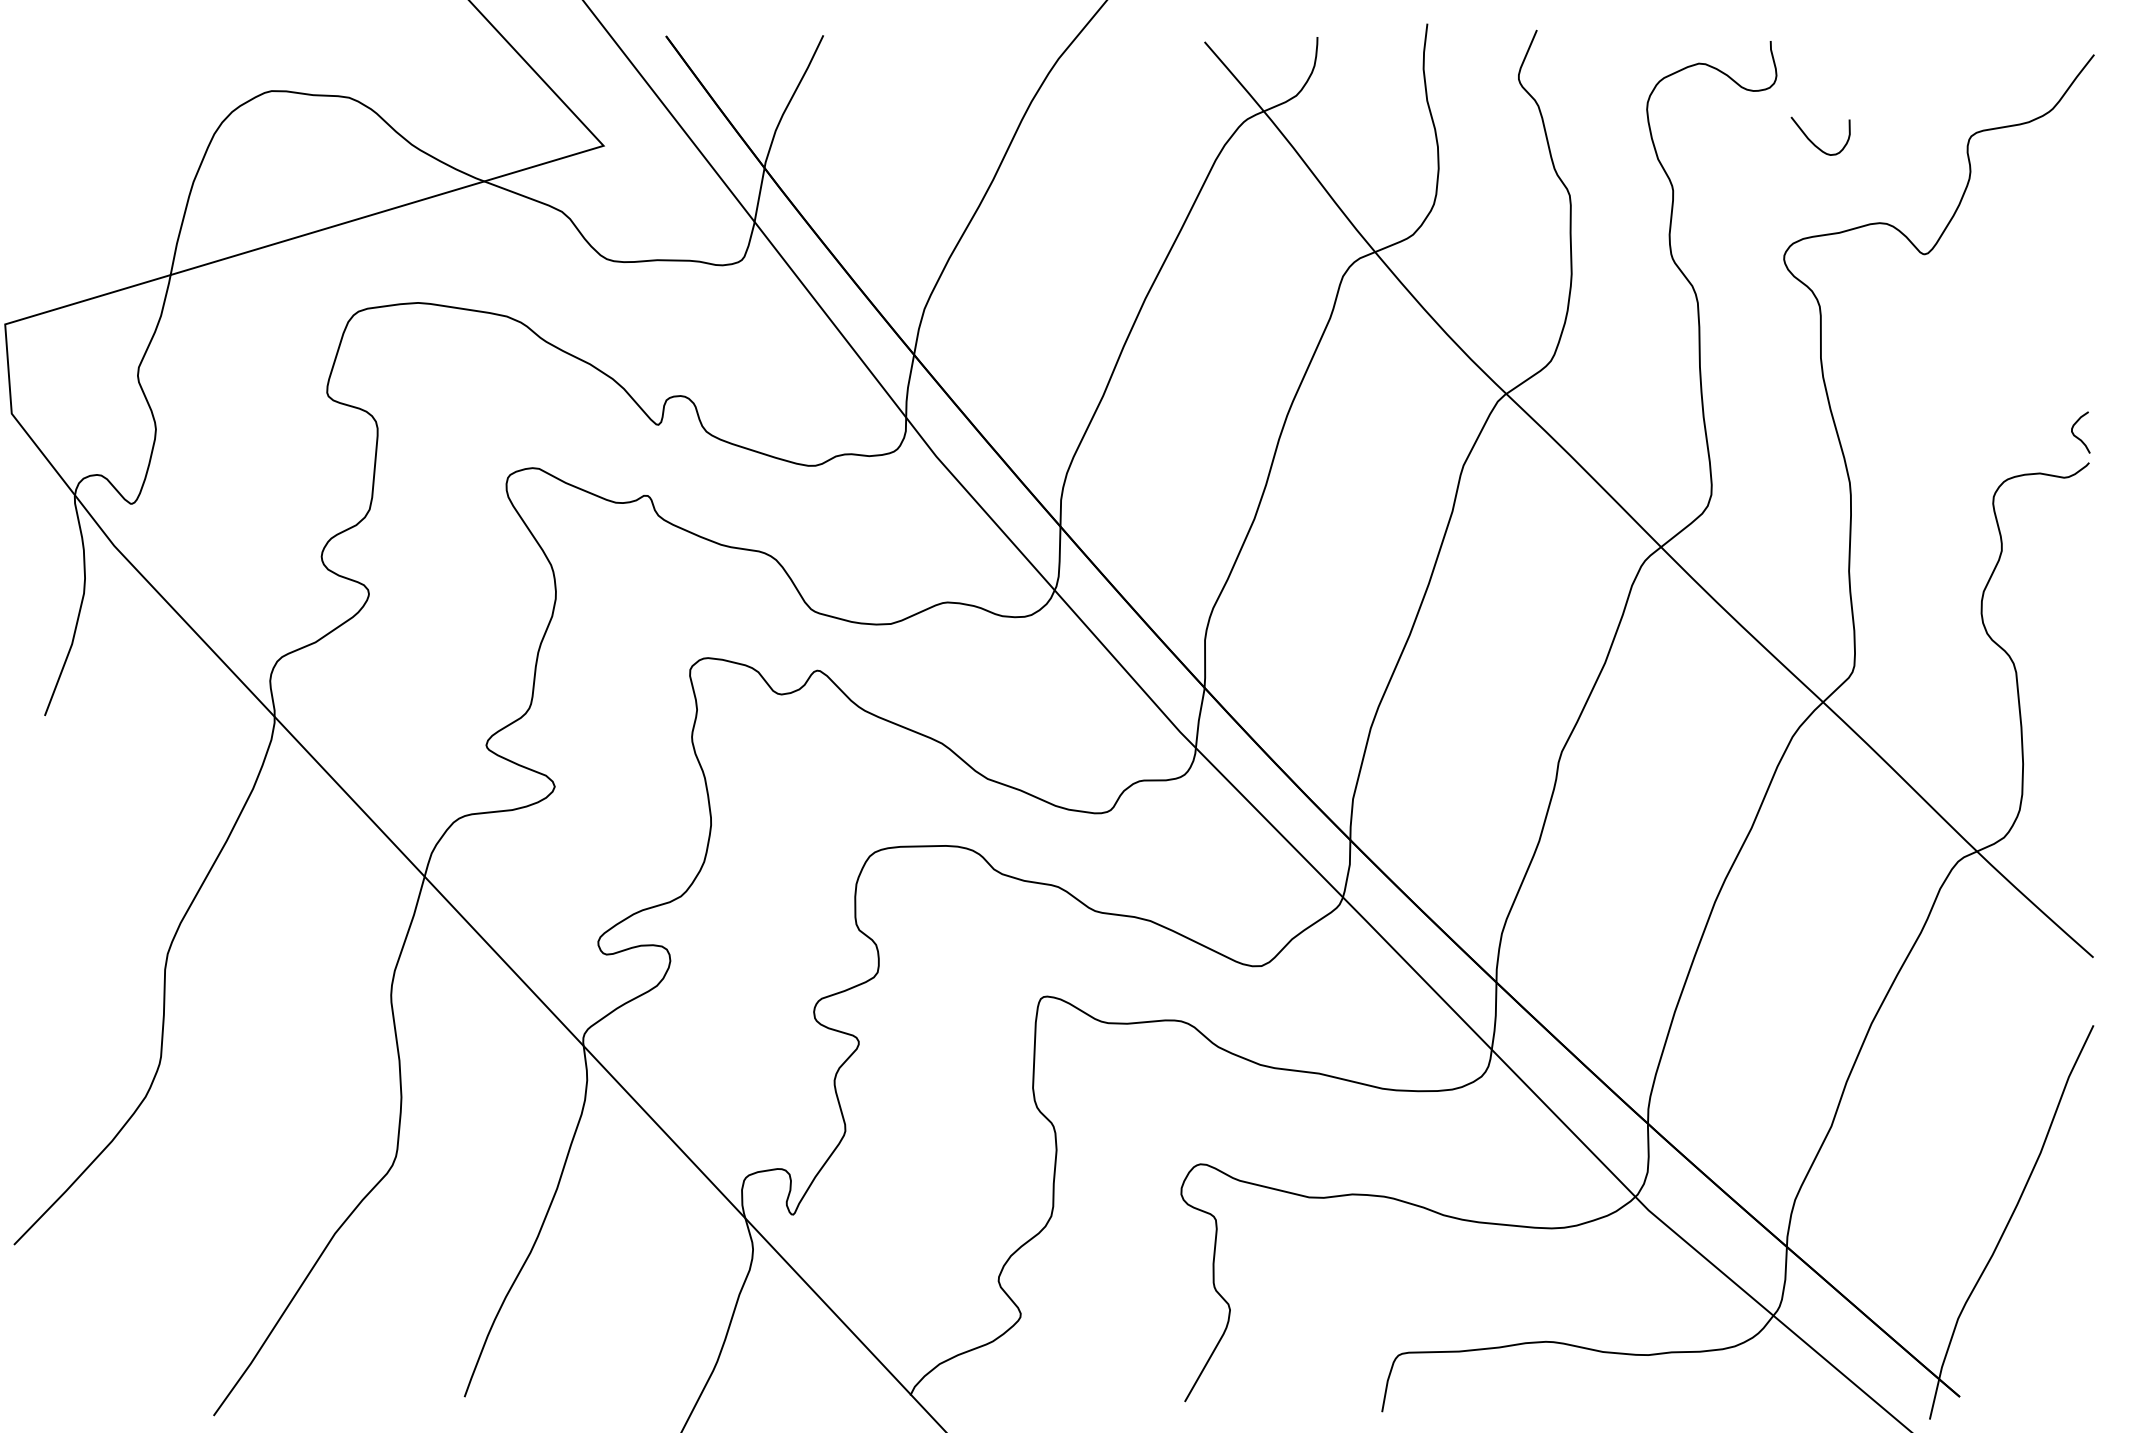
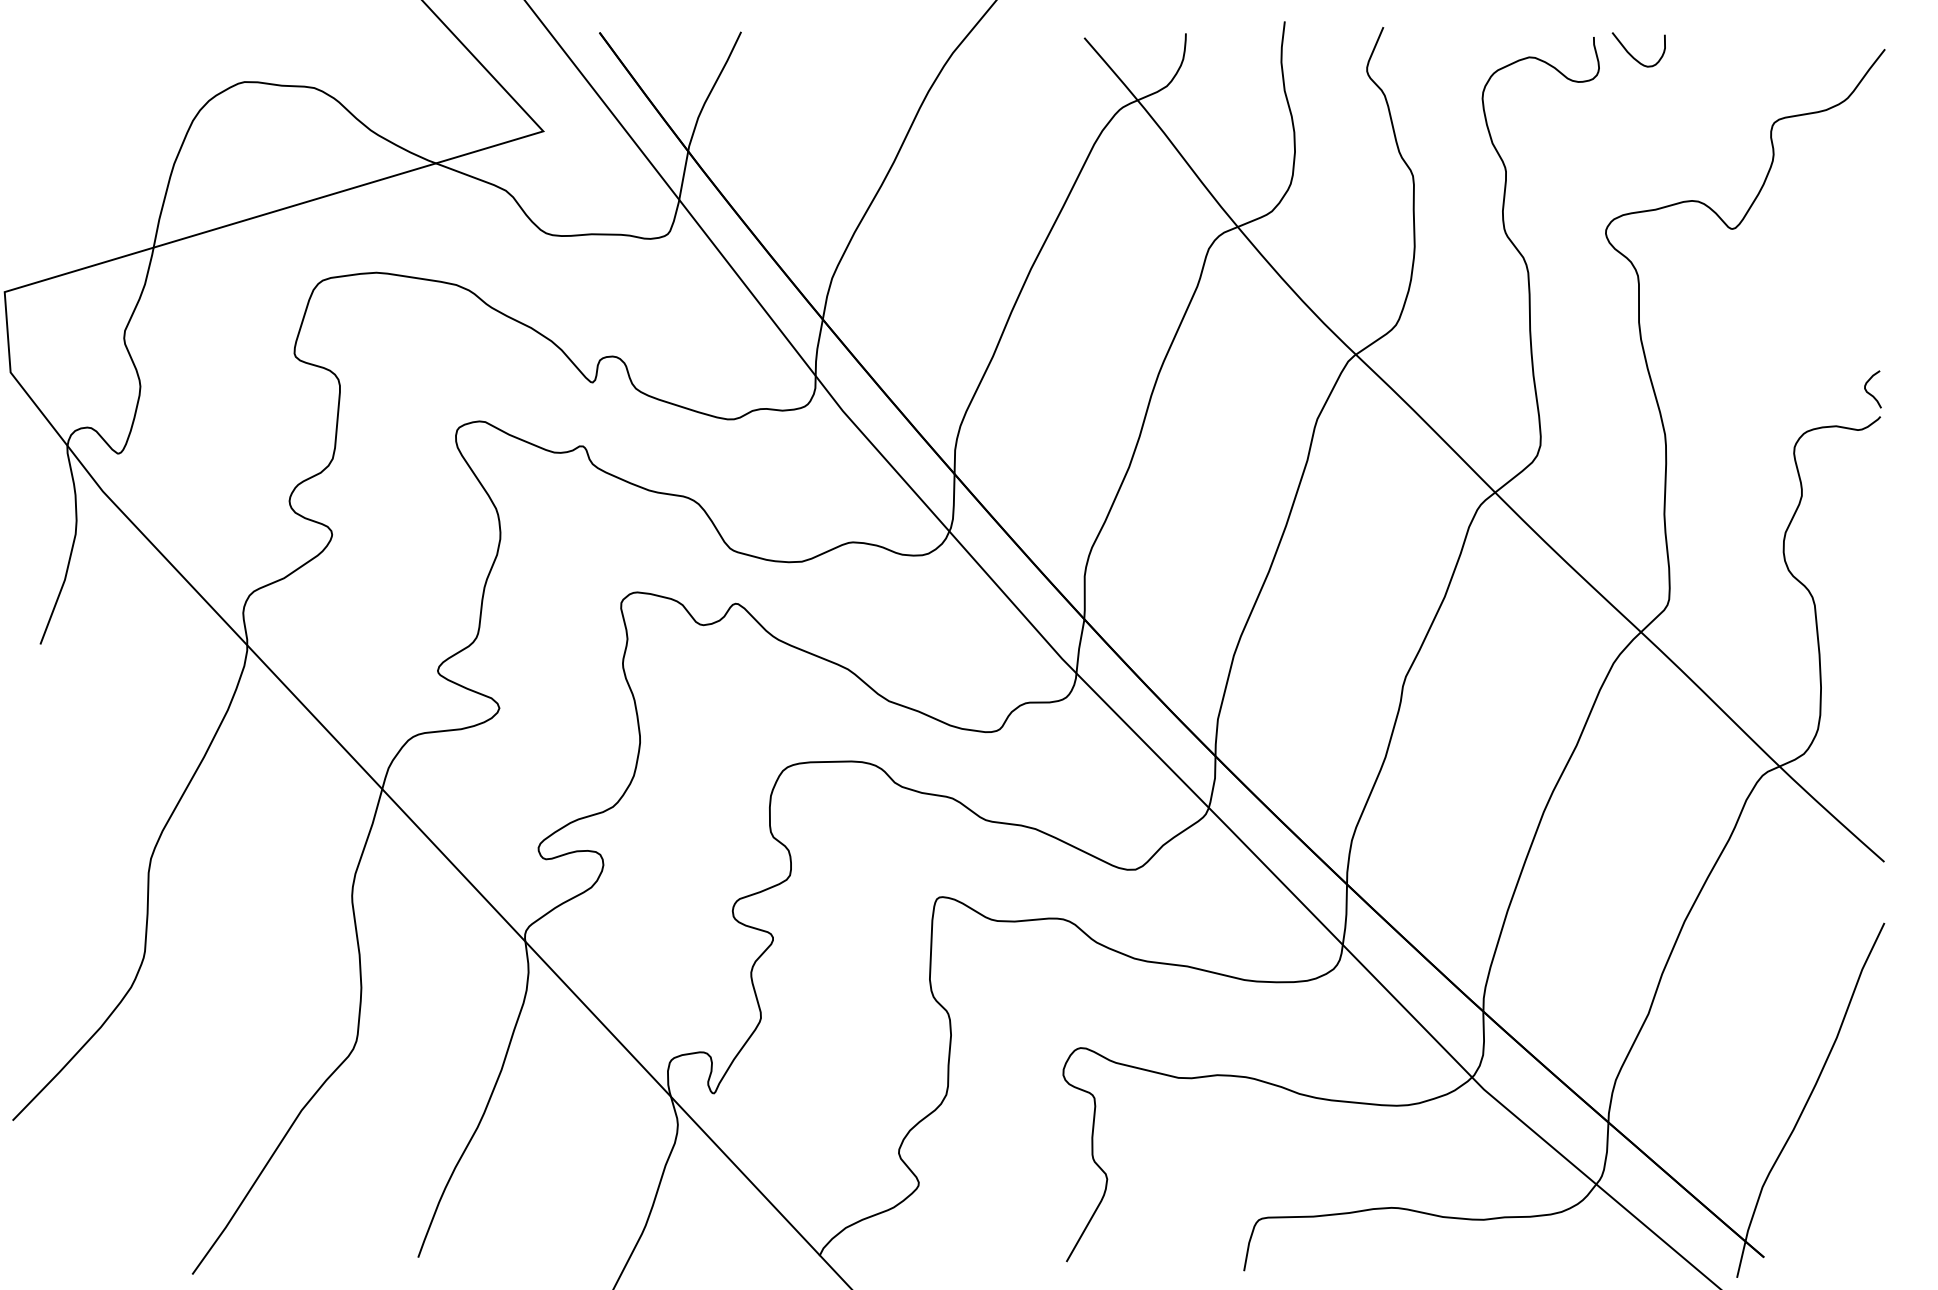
curve: (1813, 142) -> (1632, 55), moved

